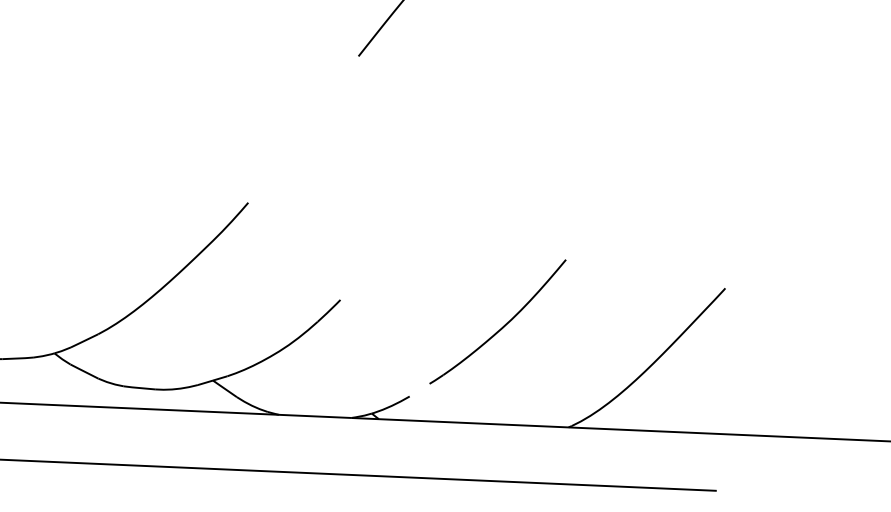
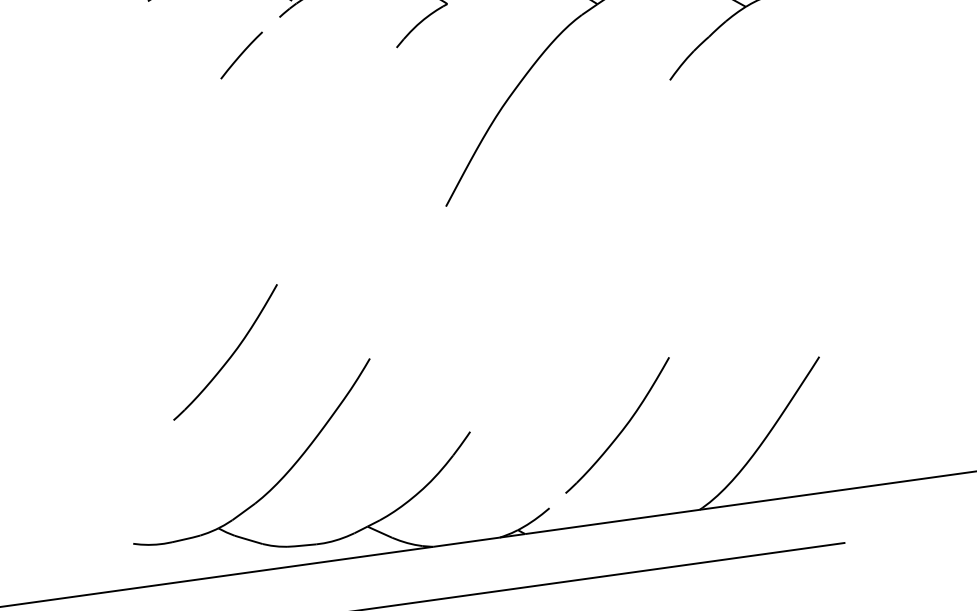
part: (96, 168) -> (225, 352), added

